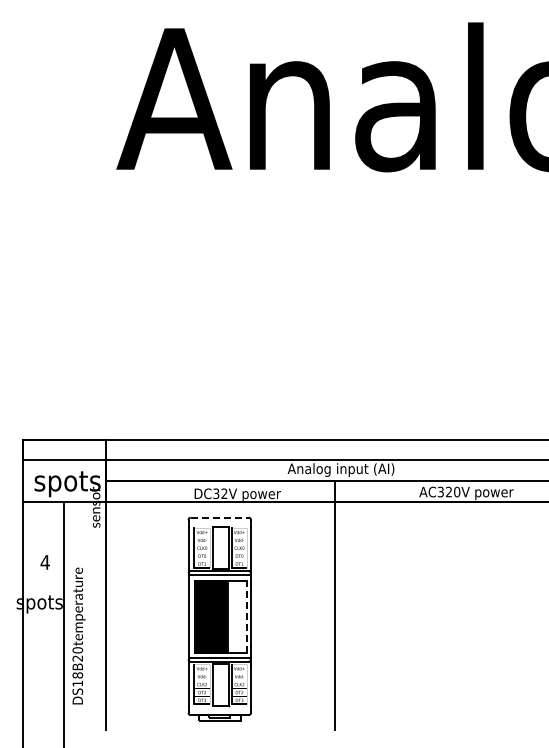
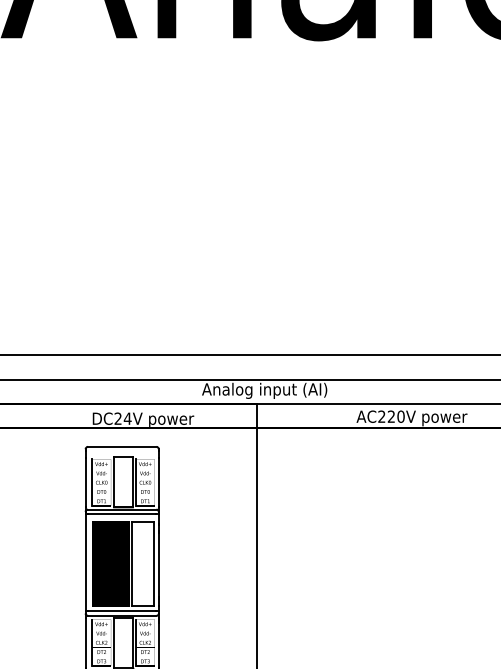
text: (440, 492) -> (381, 417), AC320V -> AC220V
text: (220, 493) -> (123, 418), DC32V -> DC24V
line: (220, 517) -> (123, 446), dashed -> solid
line: (246, 616) -> (153, 562), dashed -> solid

